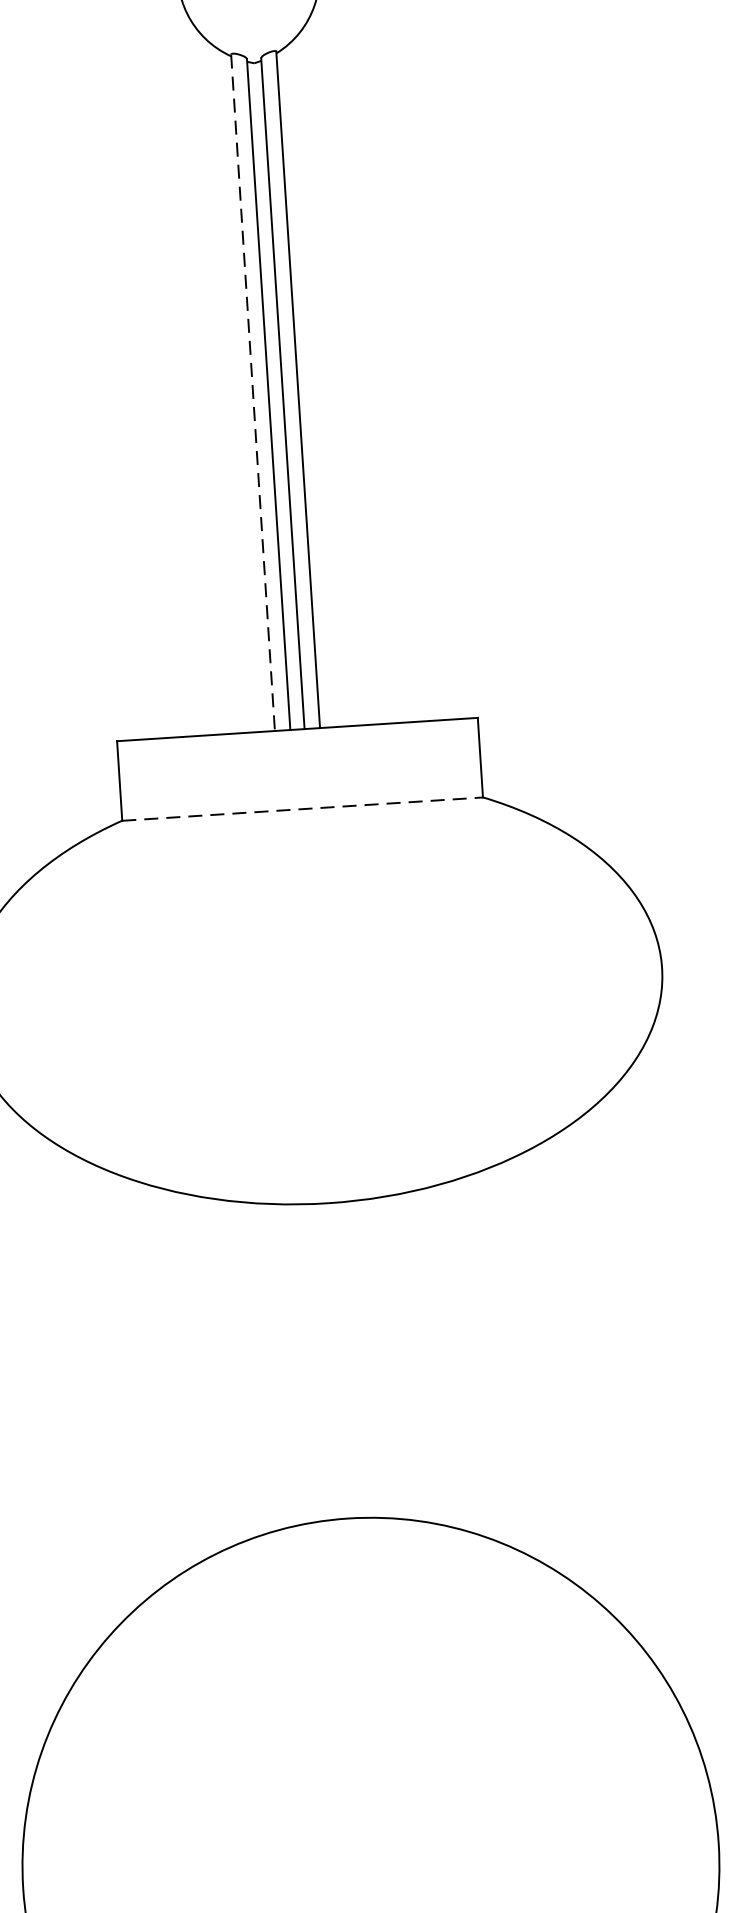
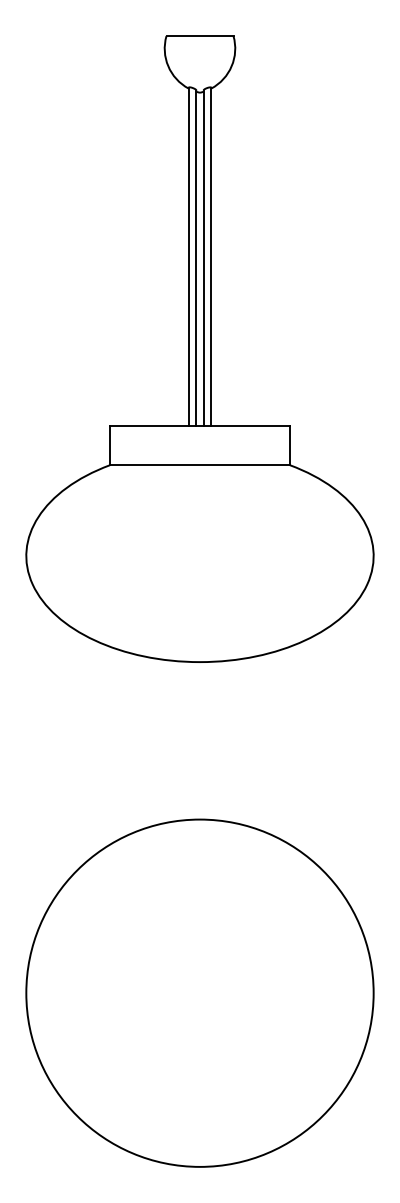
line: (252, 392) -> (188, 256), dashed -> solid
line: (303, 809) -> (200, 465), dashed -> solid

